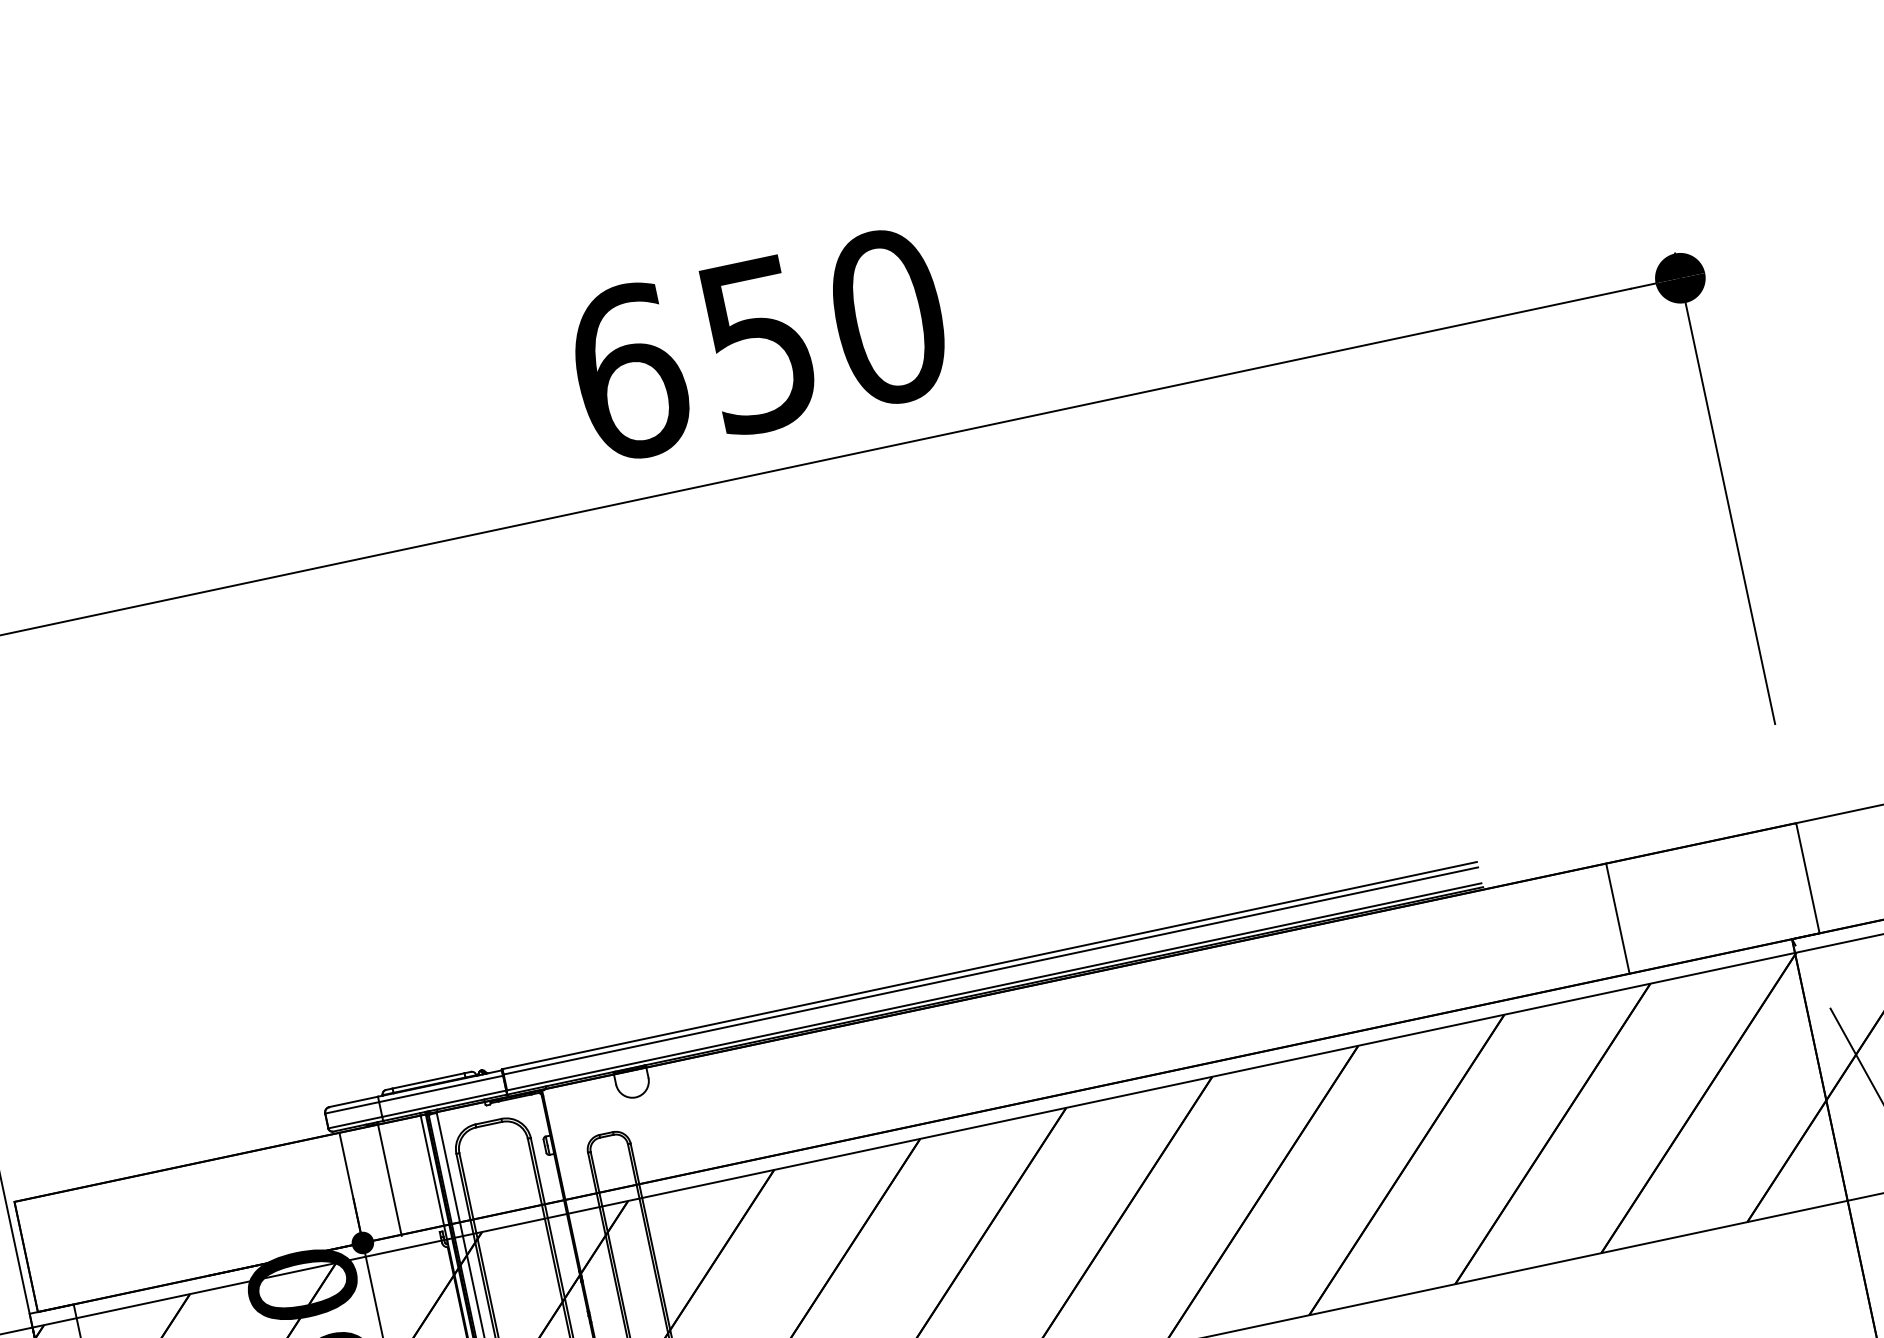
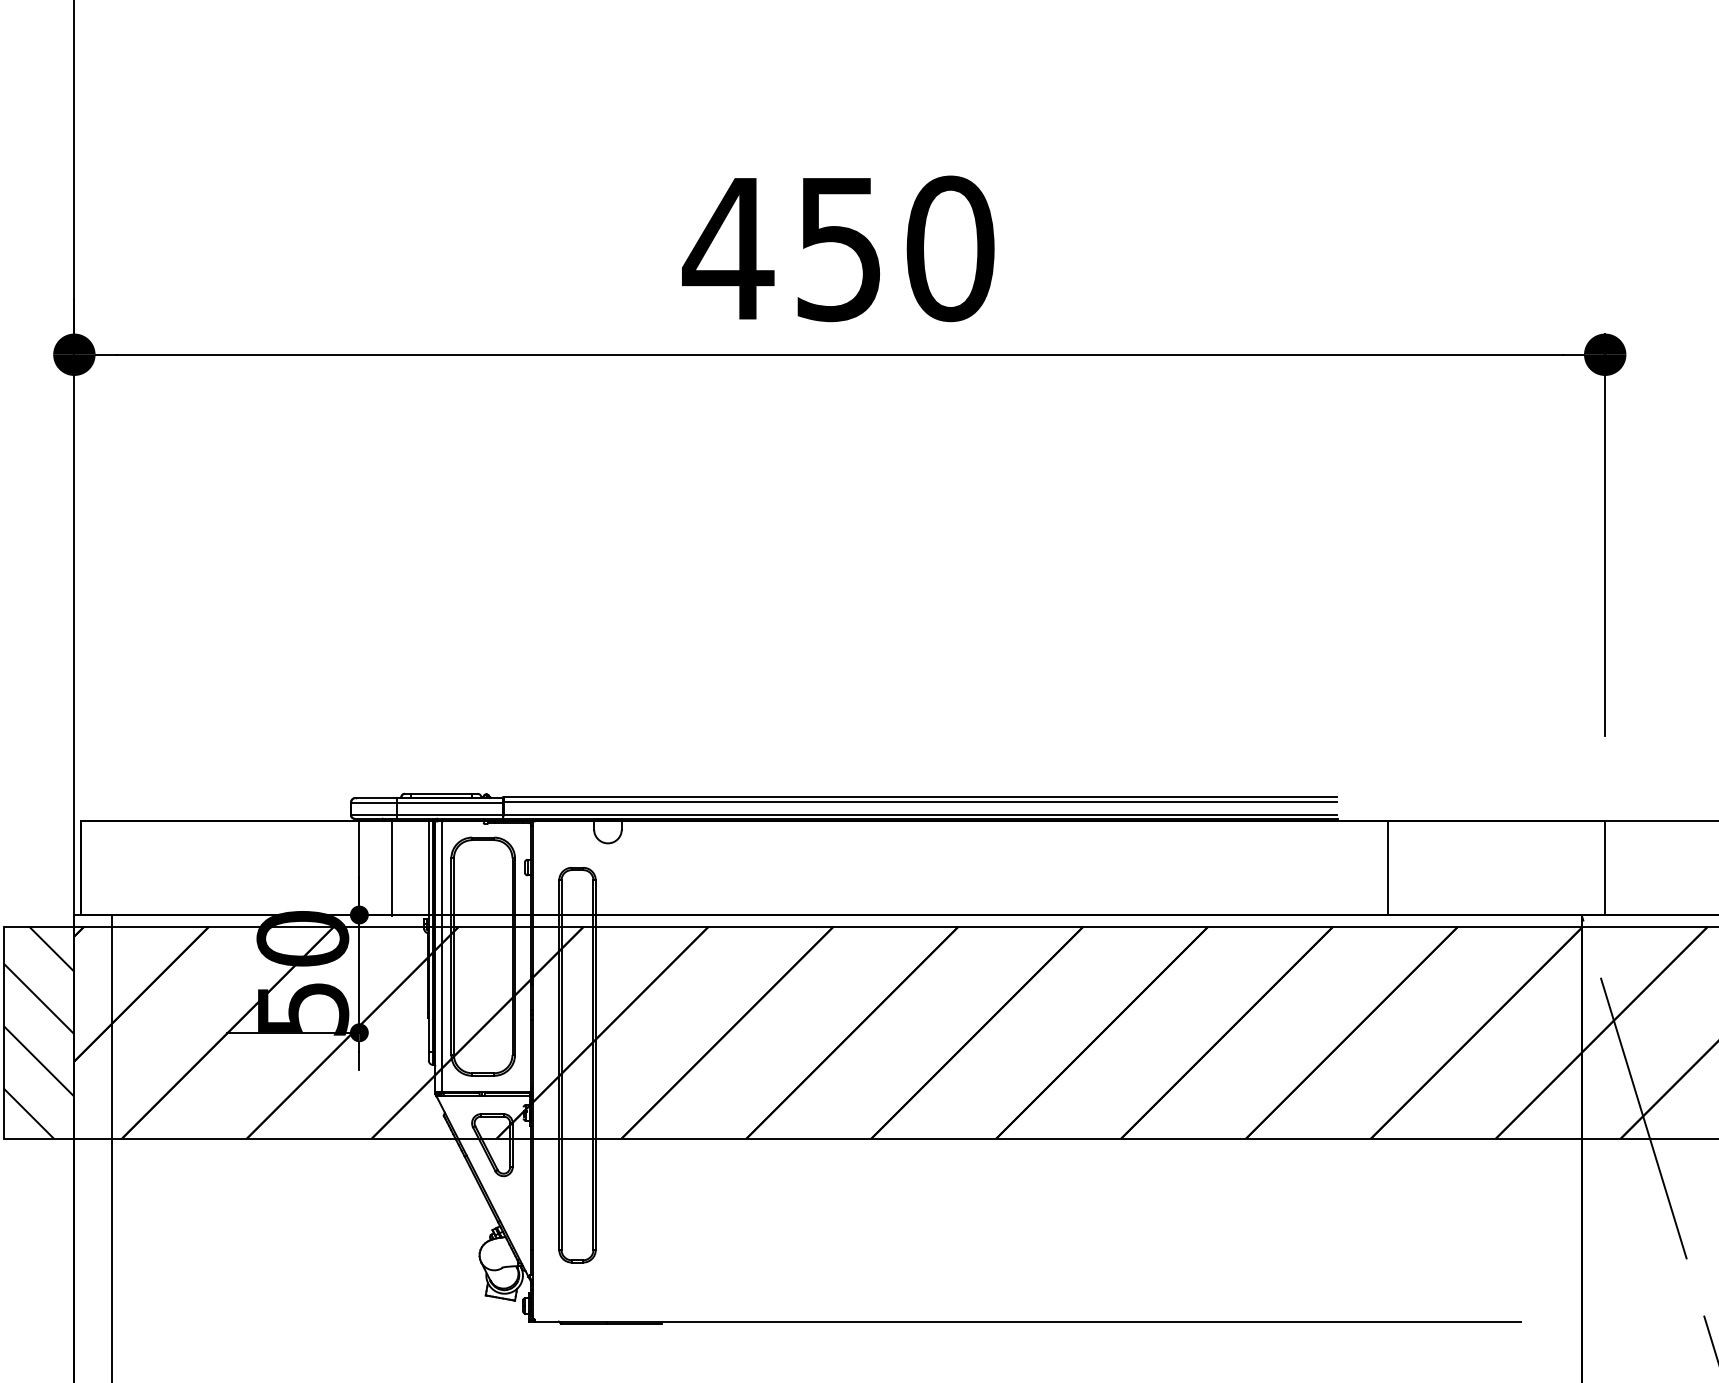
text: (628, 371) -> (728, 248), 650 -> 450
line: (1617, 918) -> (1387, 867), moved

